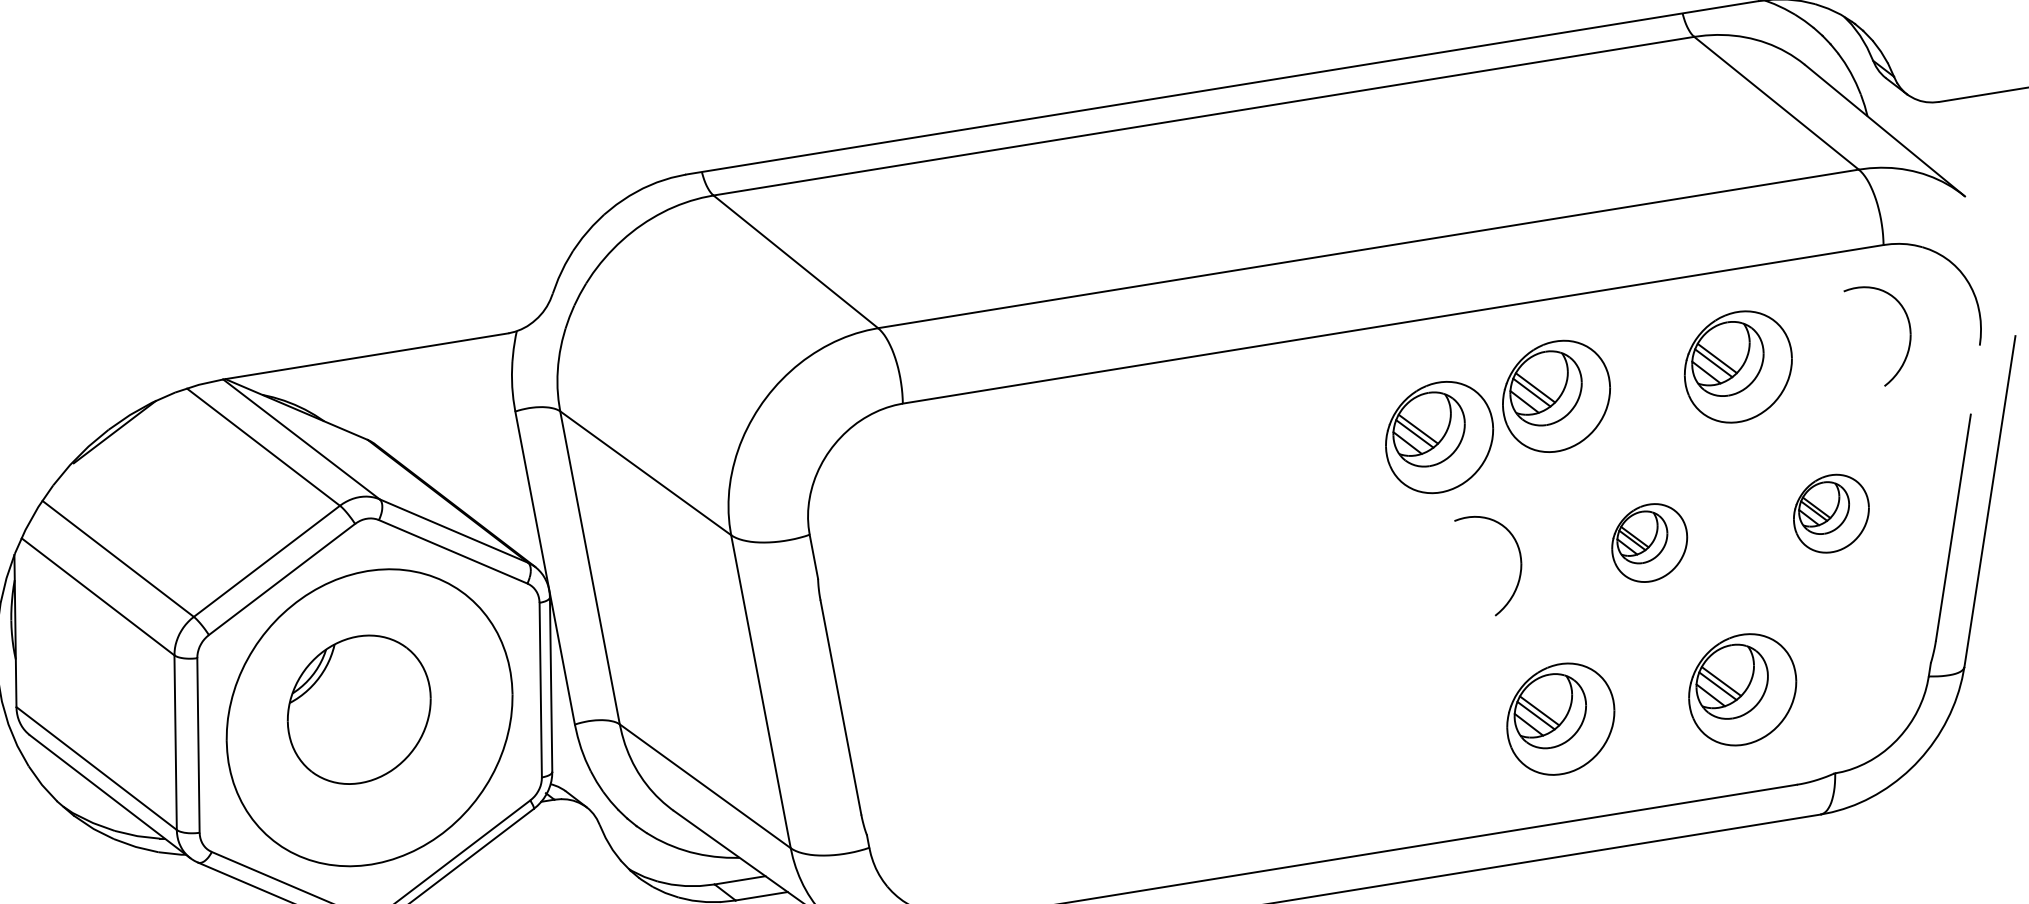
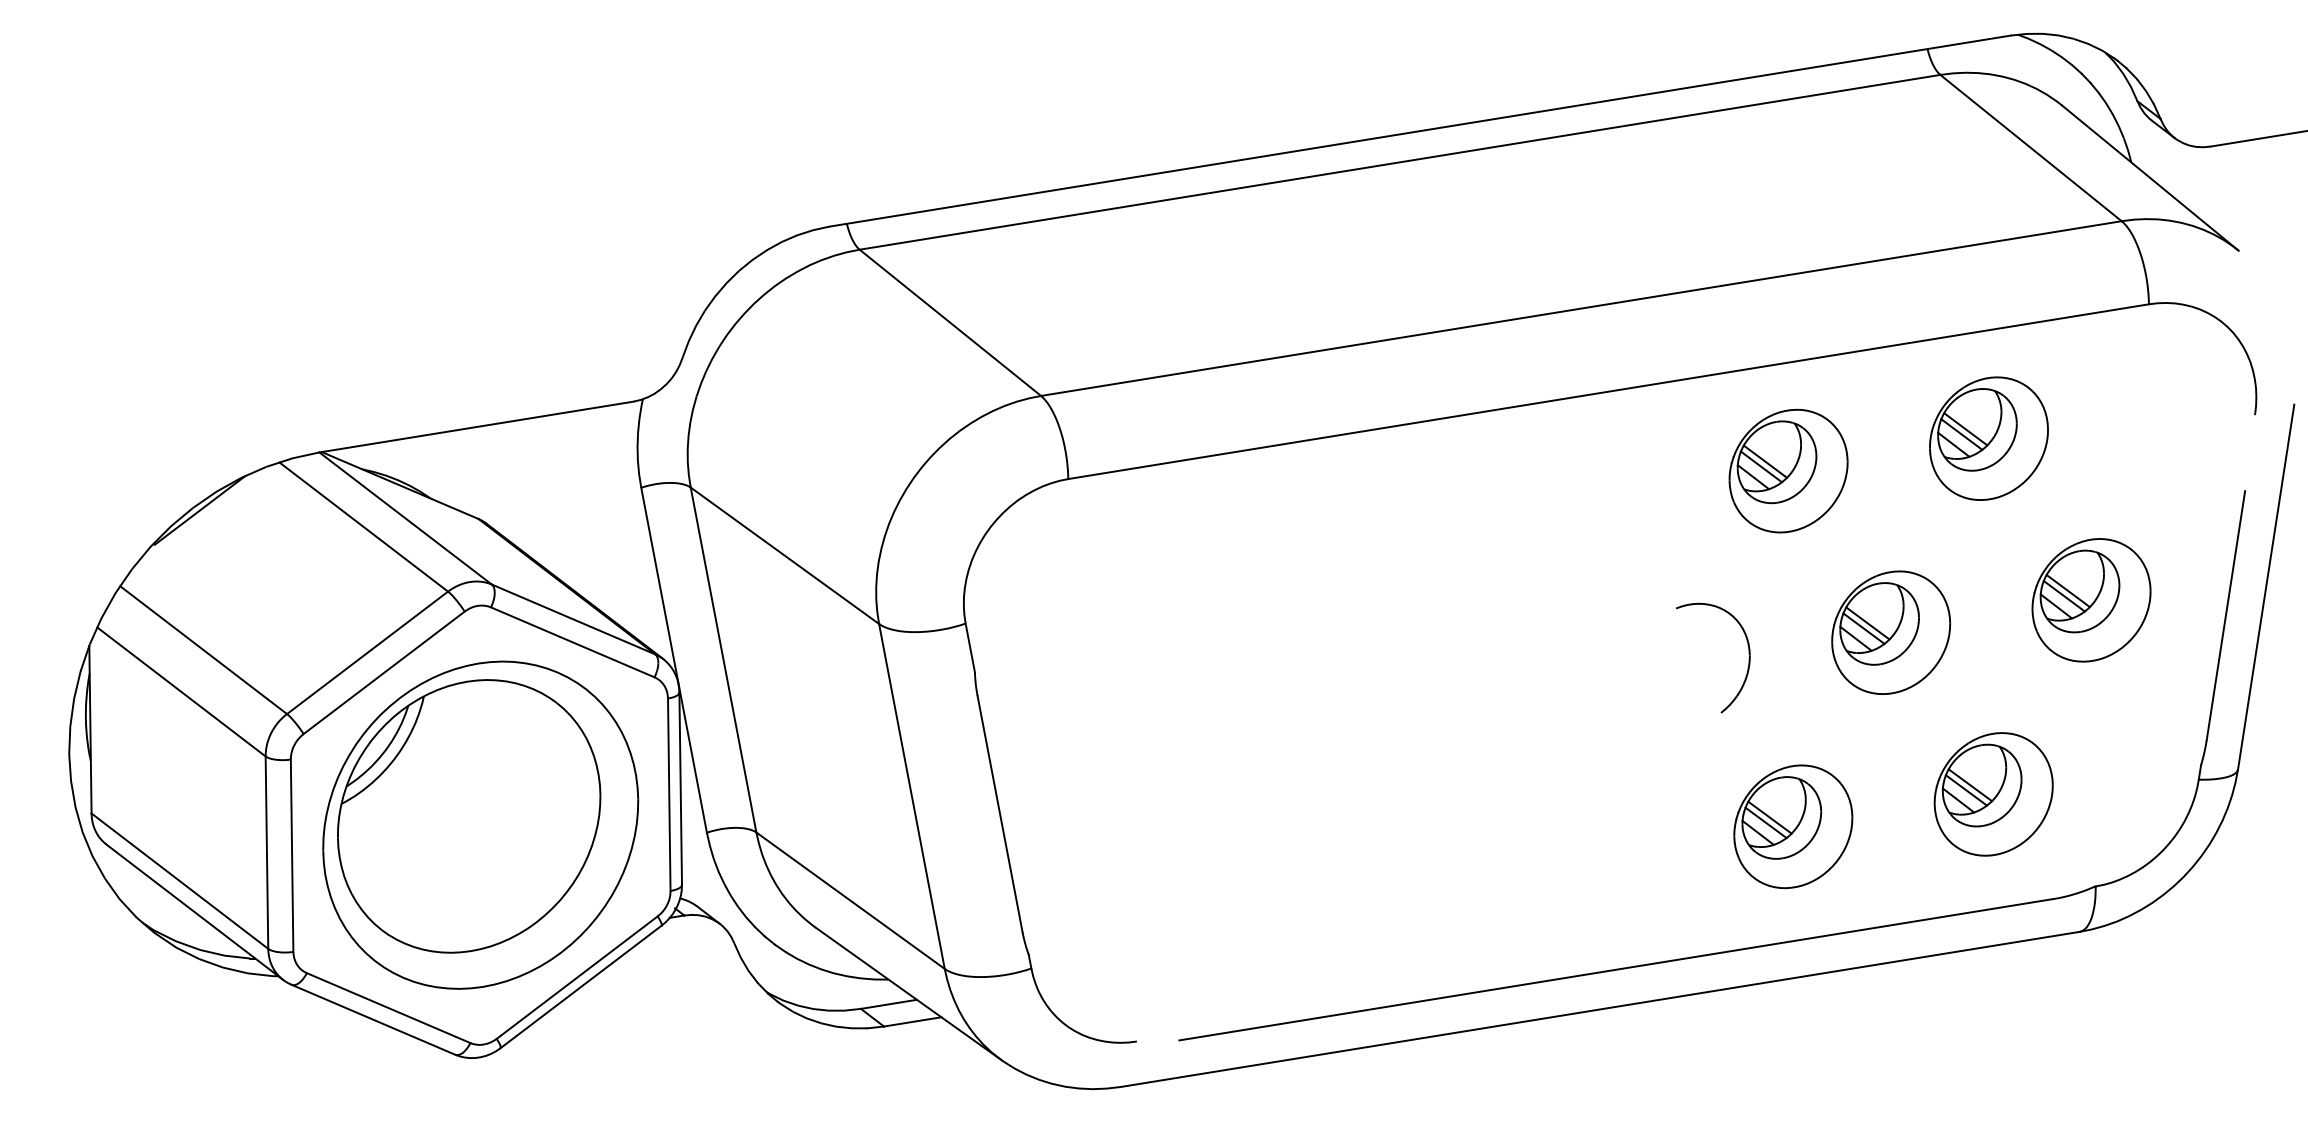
part: (1909, 335) -> (2177, 404), removed
part: (1439, 437) -> (1659, 516), removed
part: (1831, 513) -> (2091, 600), size x1.43
part: (1649, 542) -> (1891, 632), size x1.43
part: (359, 709) -> (469, 816), size x1.67

